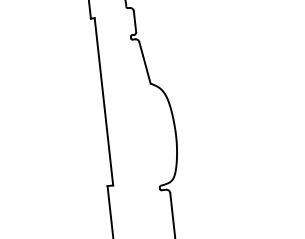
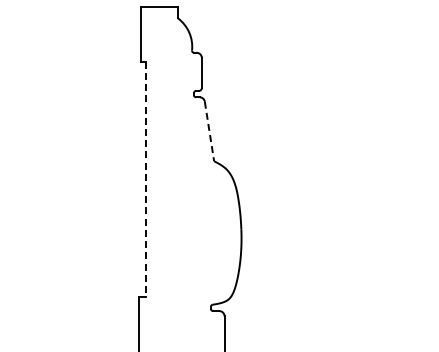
line: (145, 63) -> (209, 132), solid -> dashed
line: (103, 101) -> (146, 179), solid -> dashed

